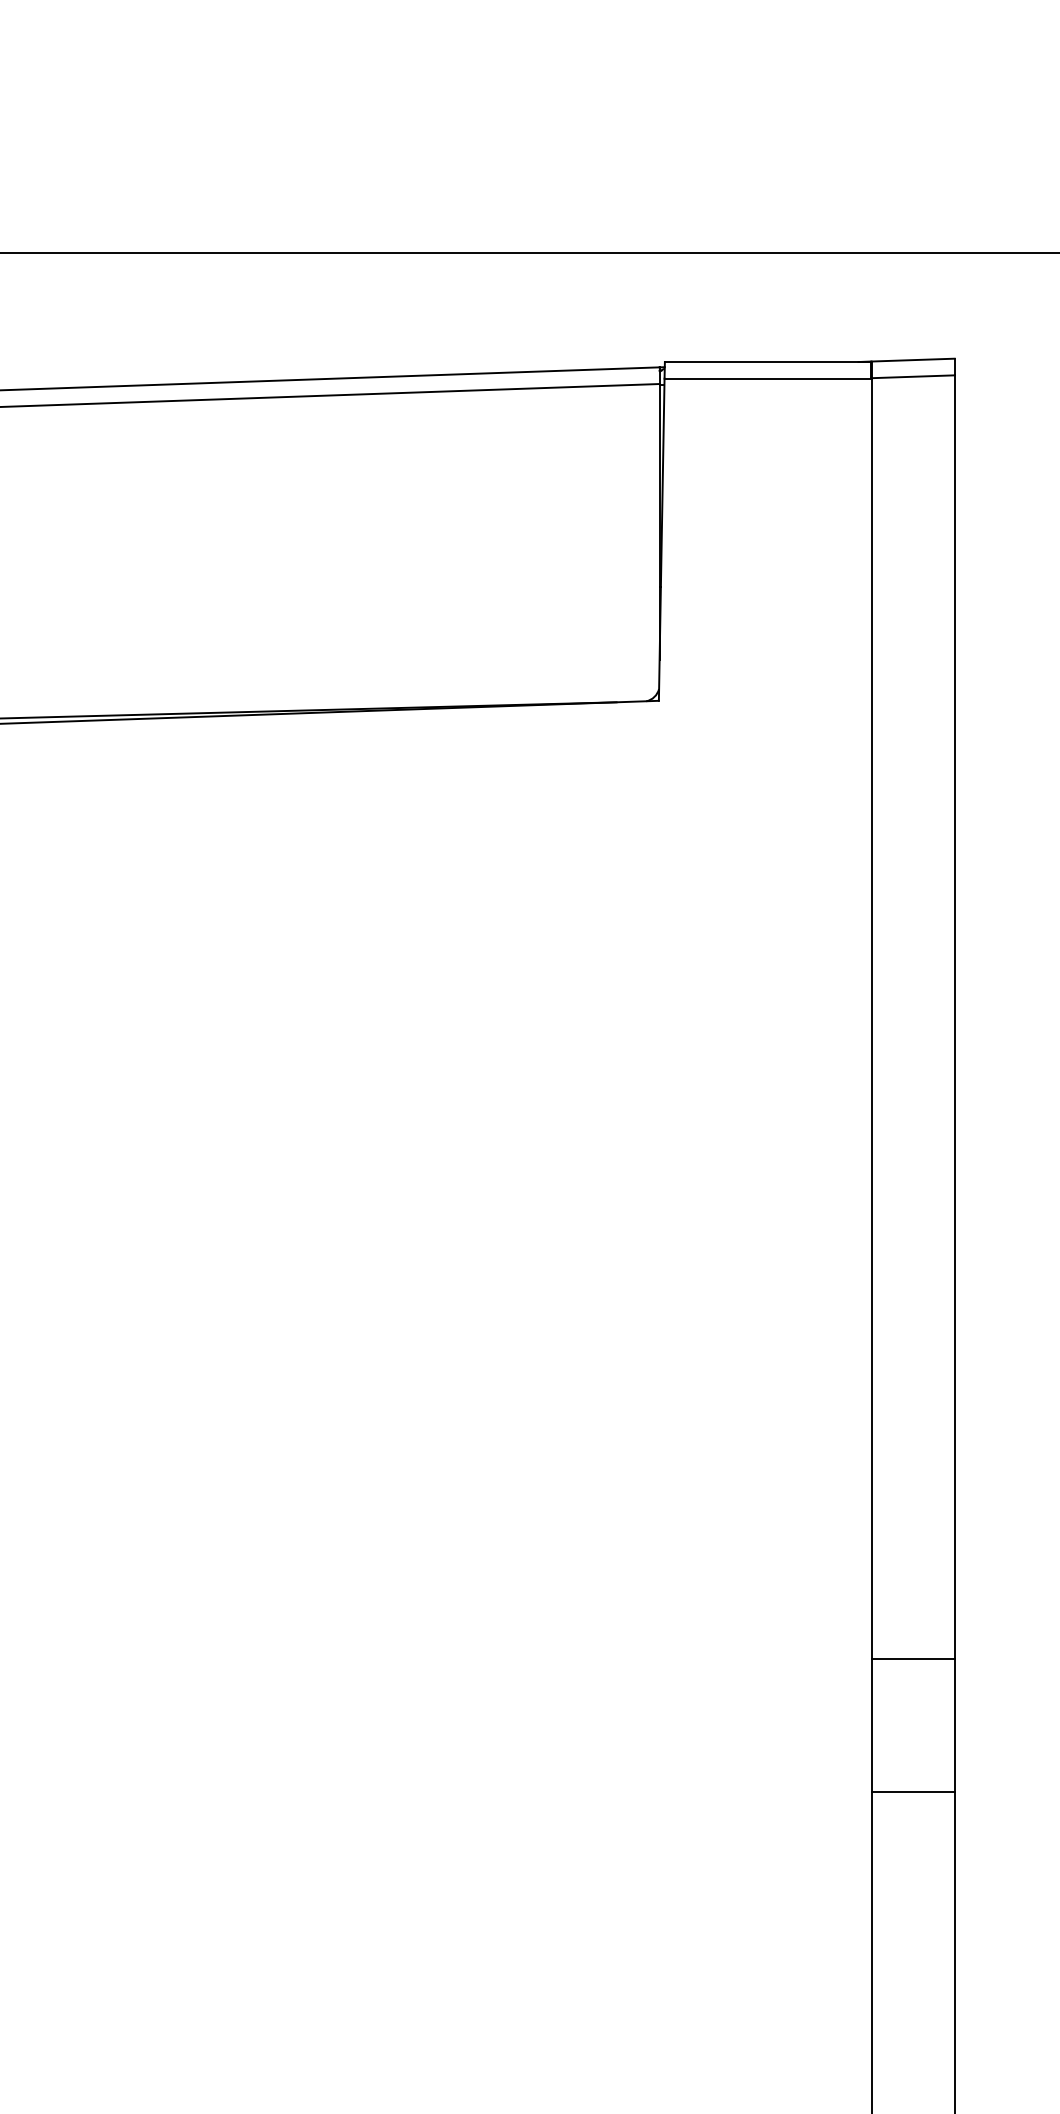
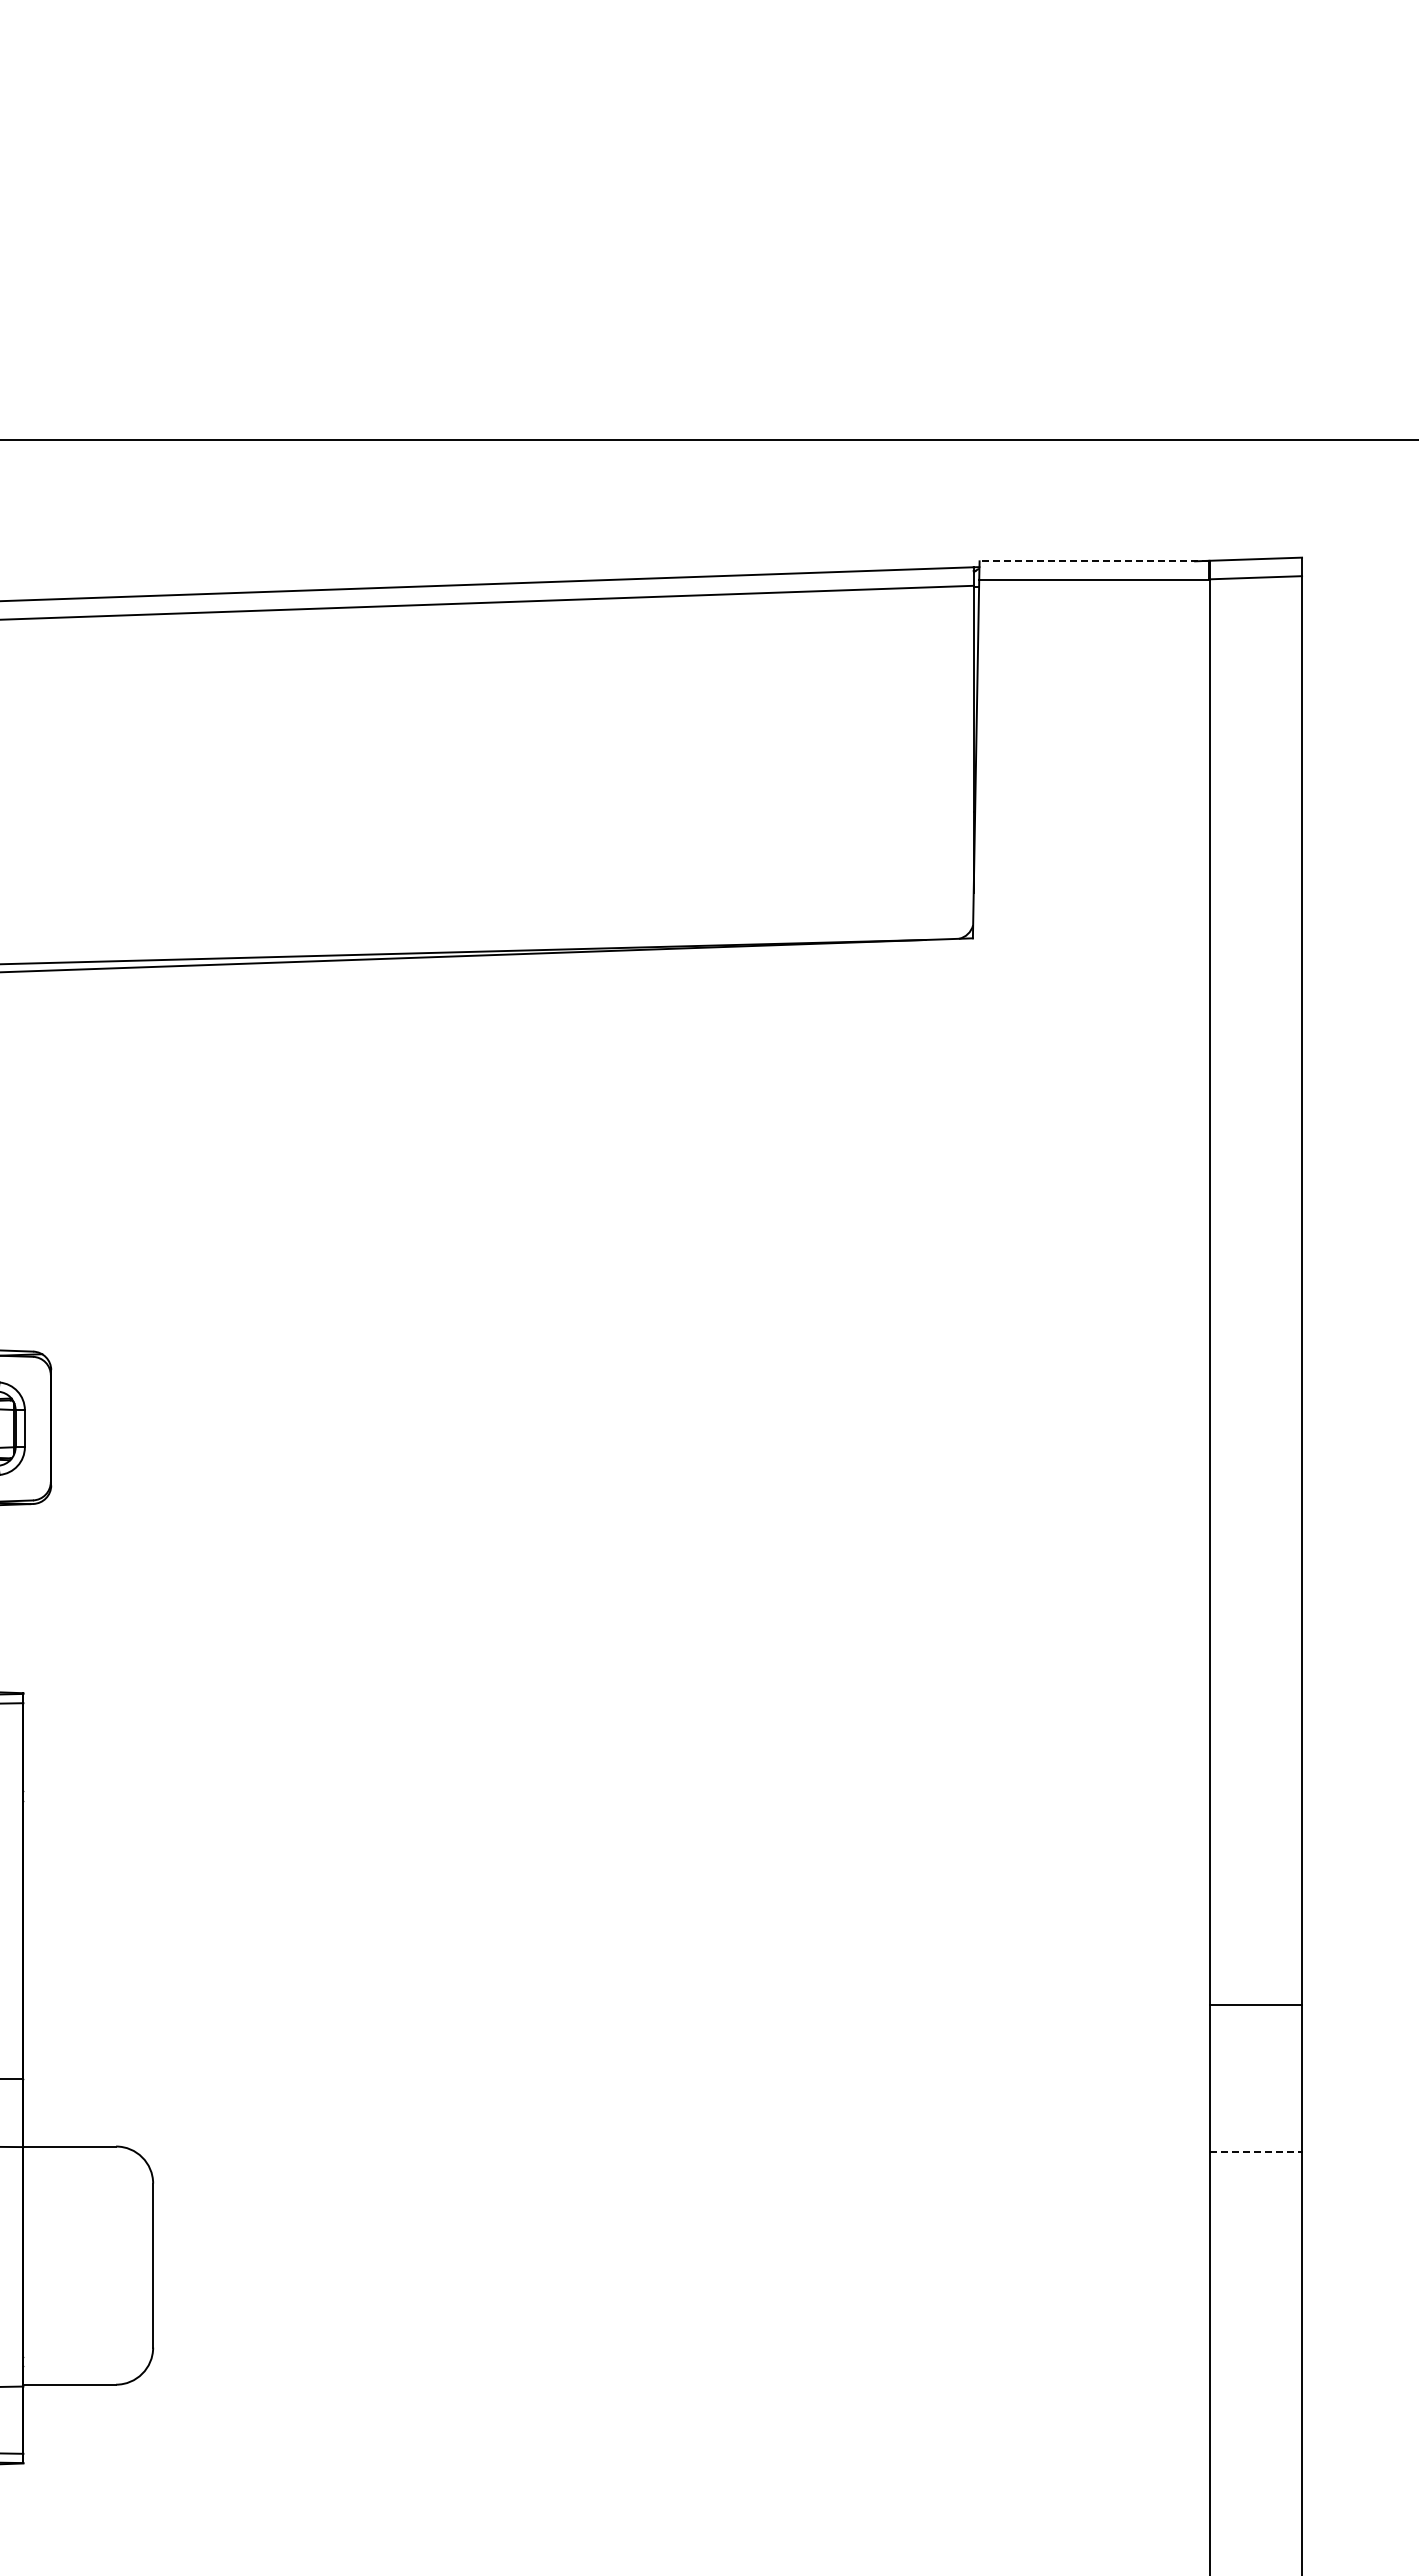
line: (768, 362) -> (1094, 561), solid -> dashed
line: (913, 1792) -> (1256, 2152), solid -> dashed

